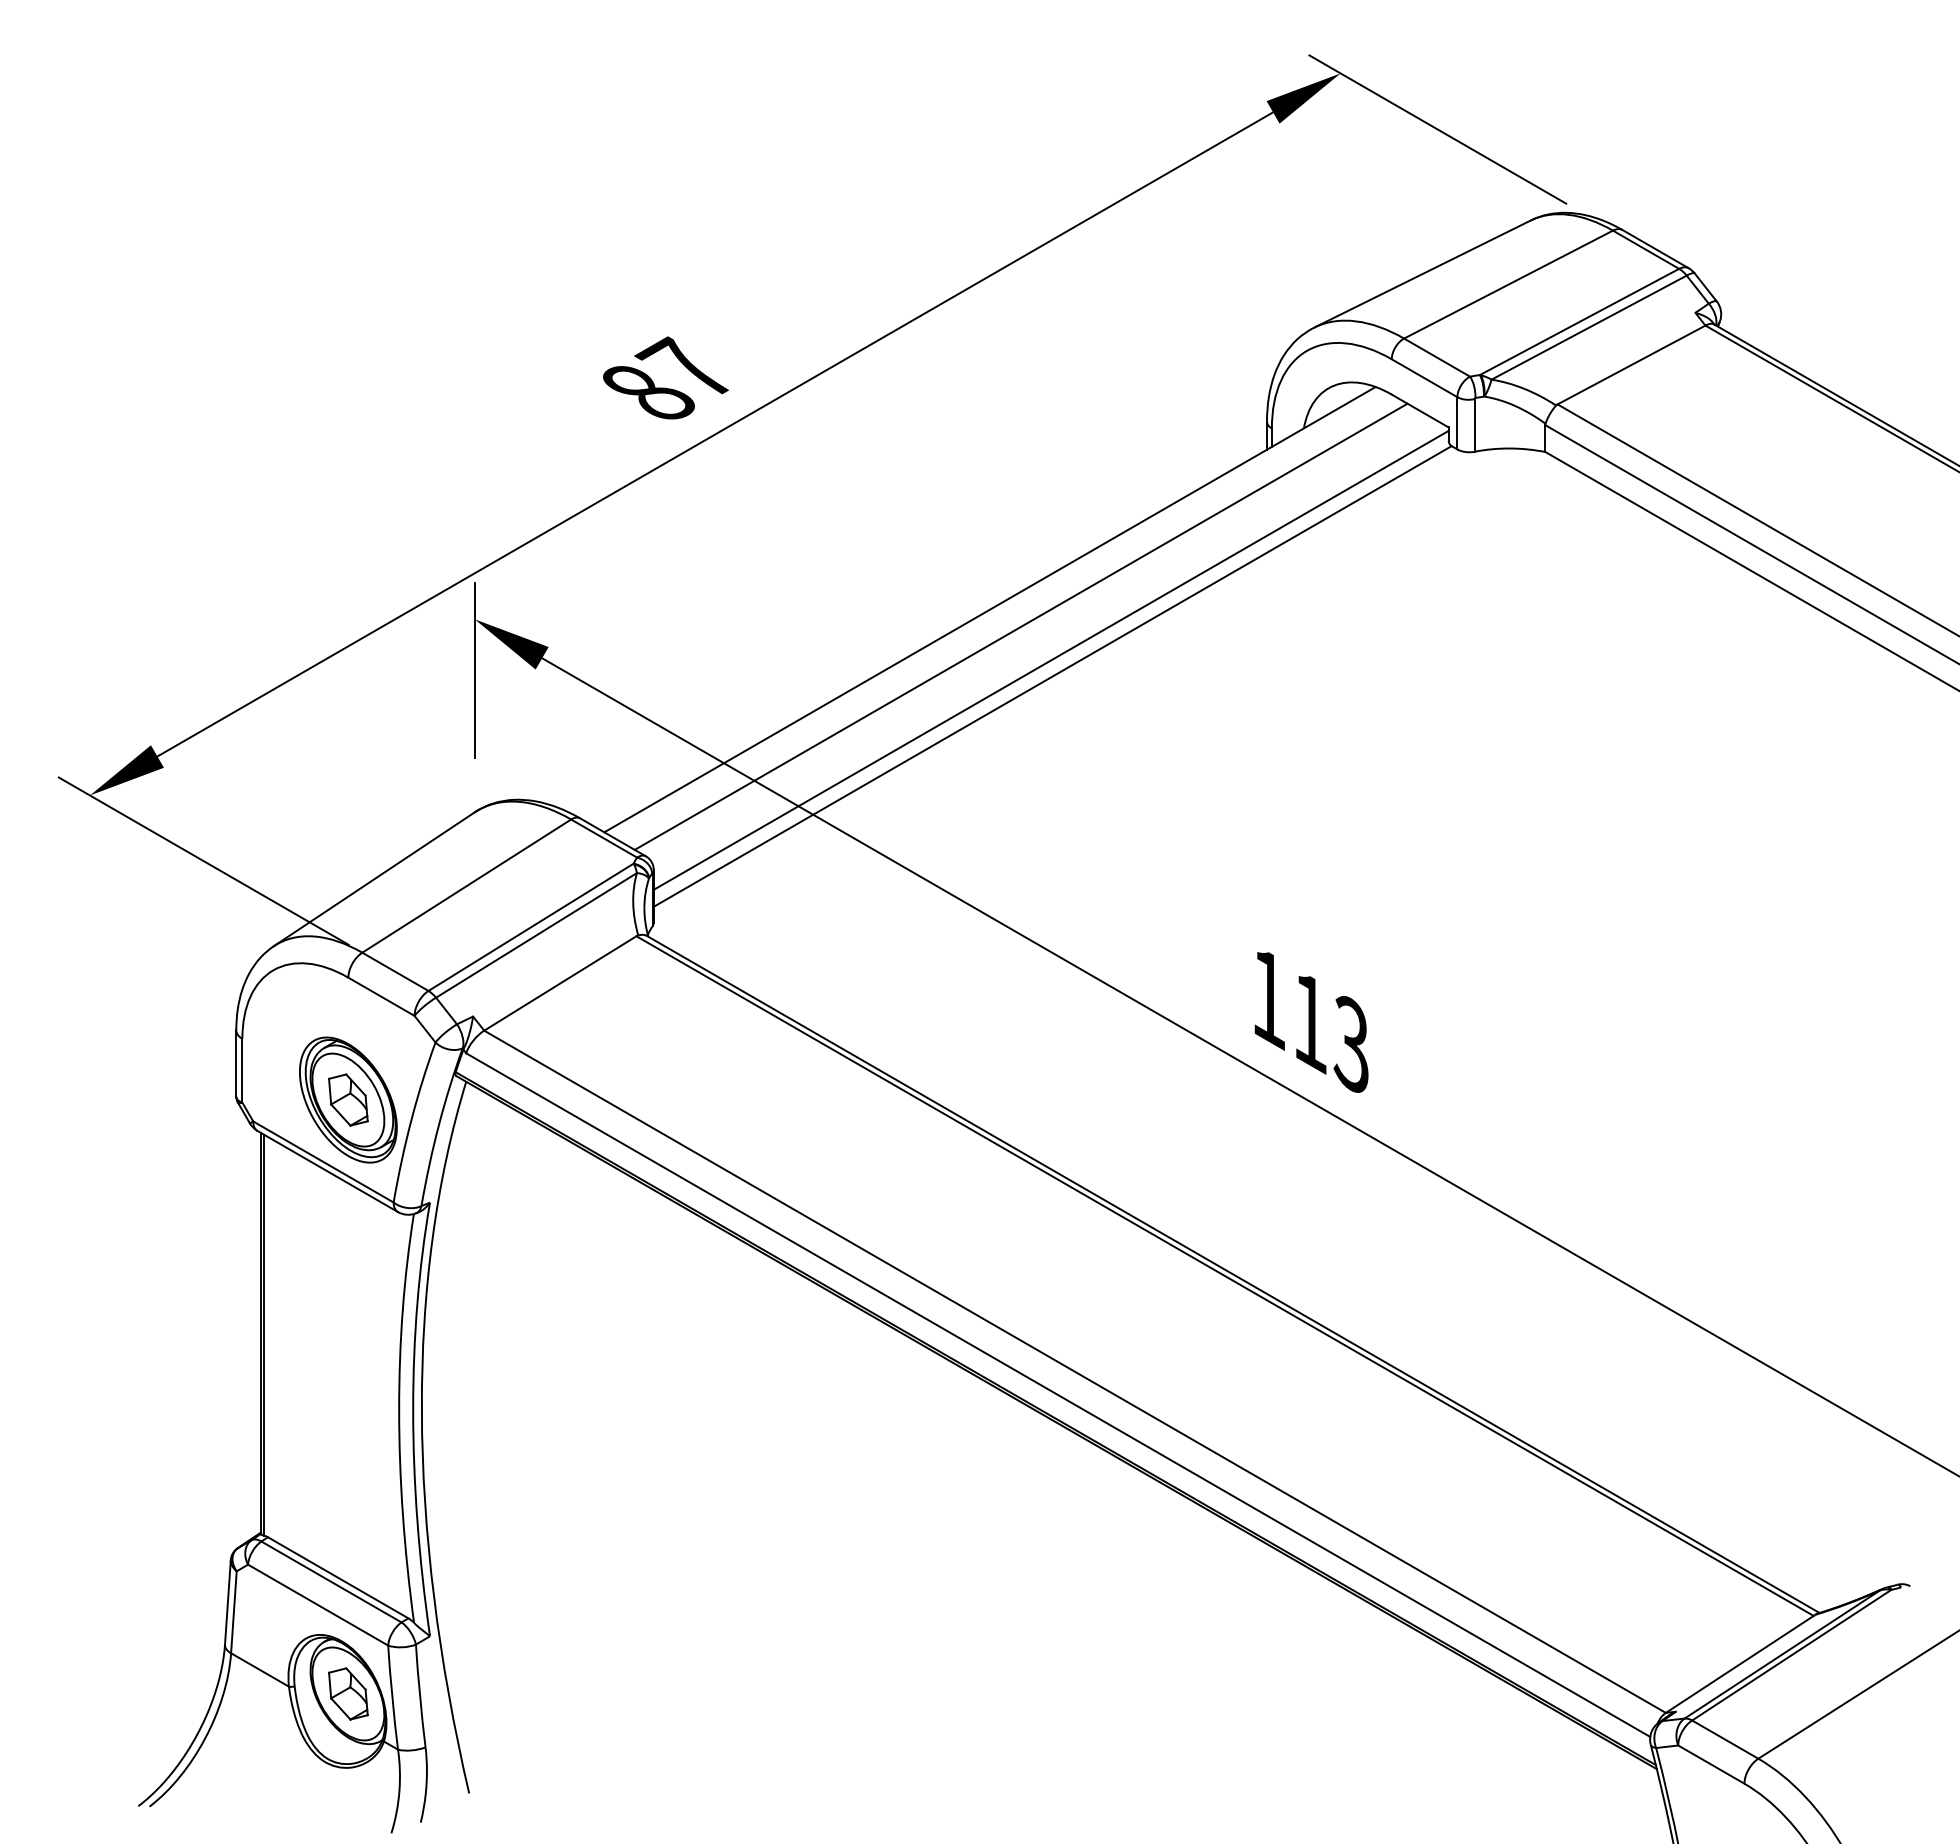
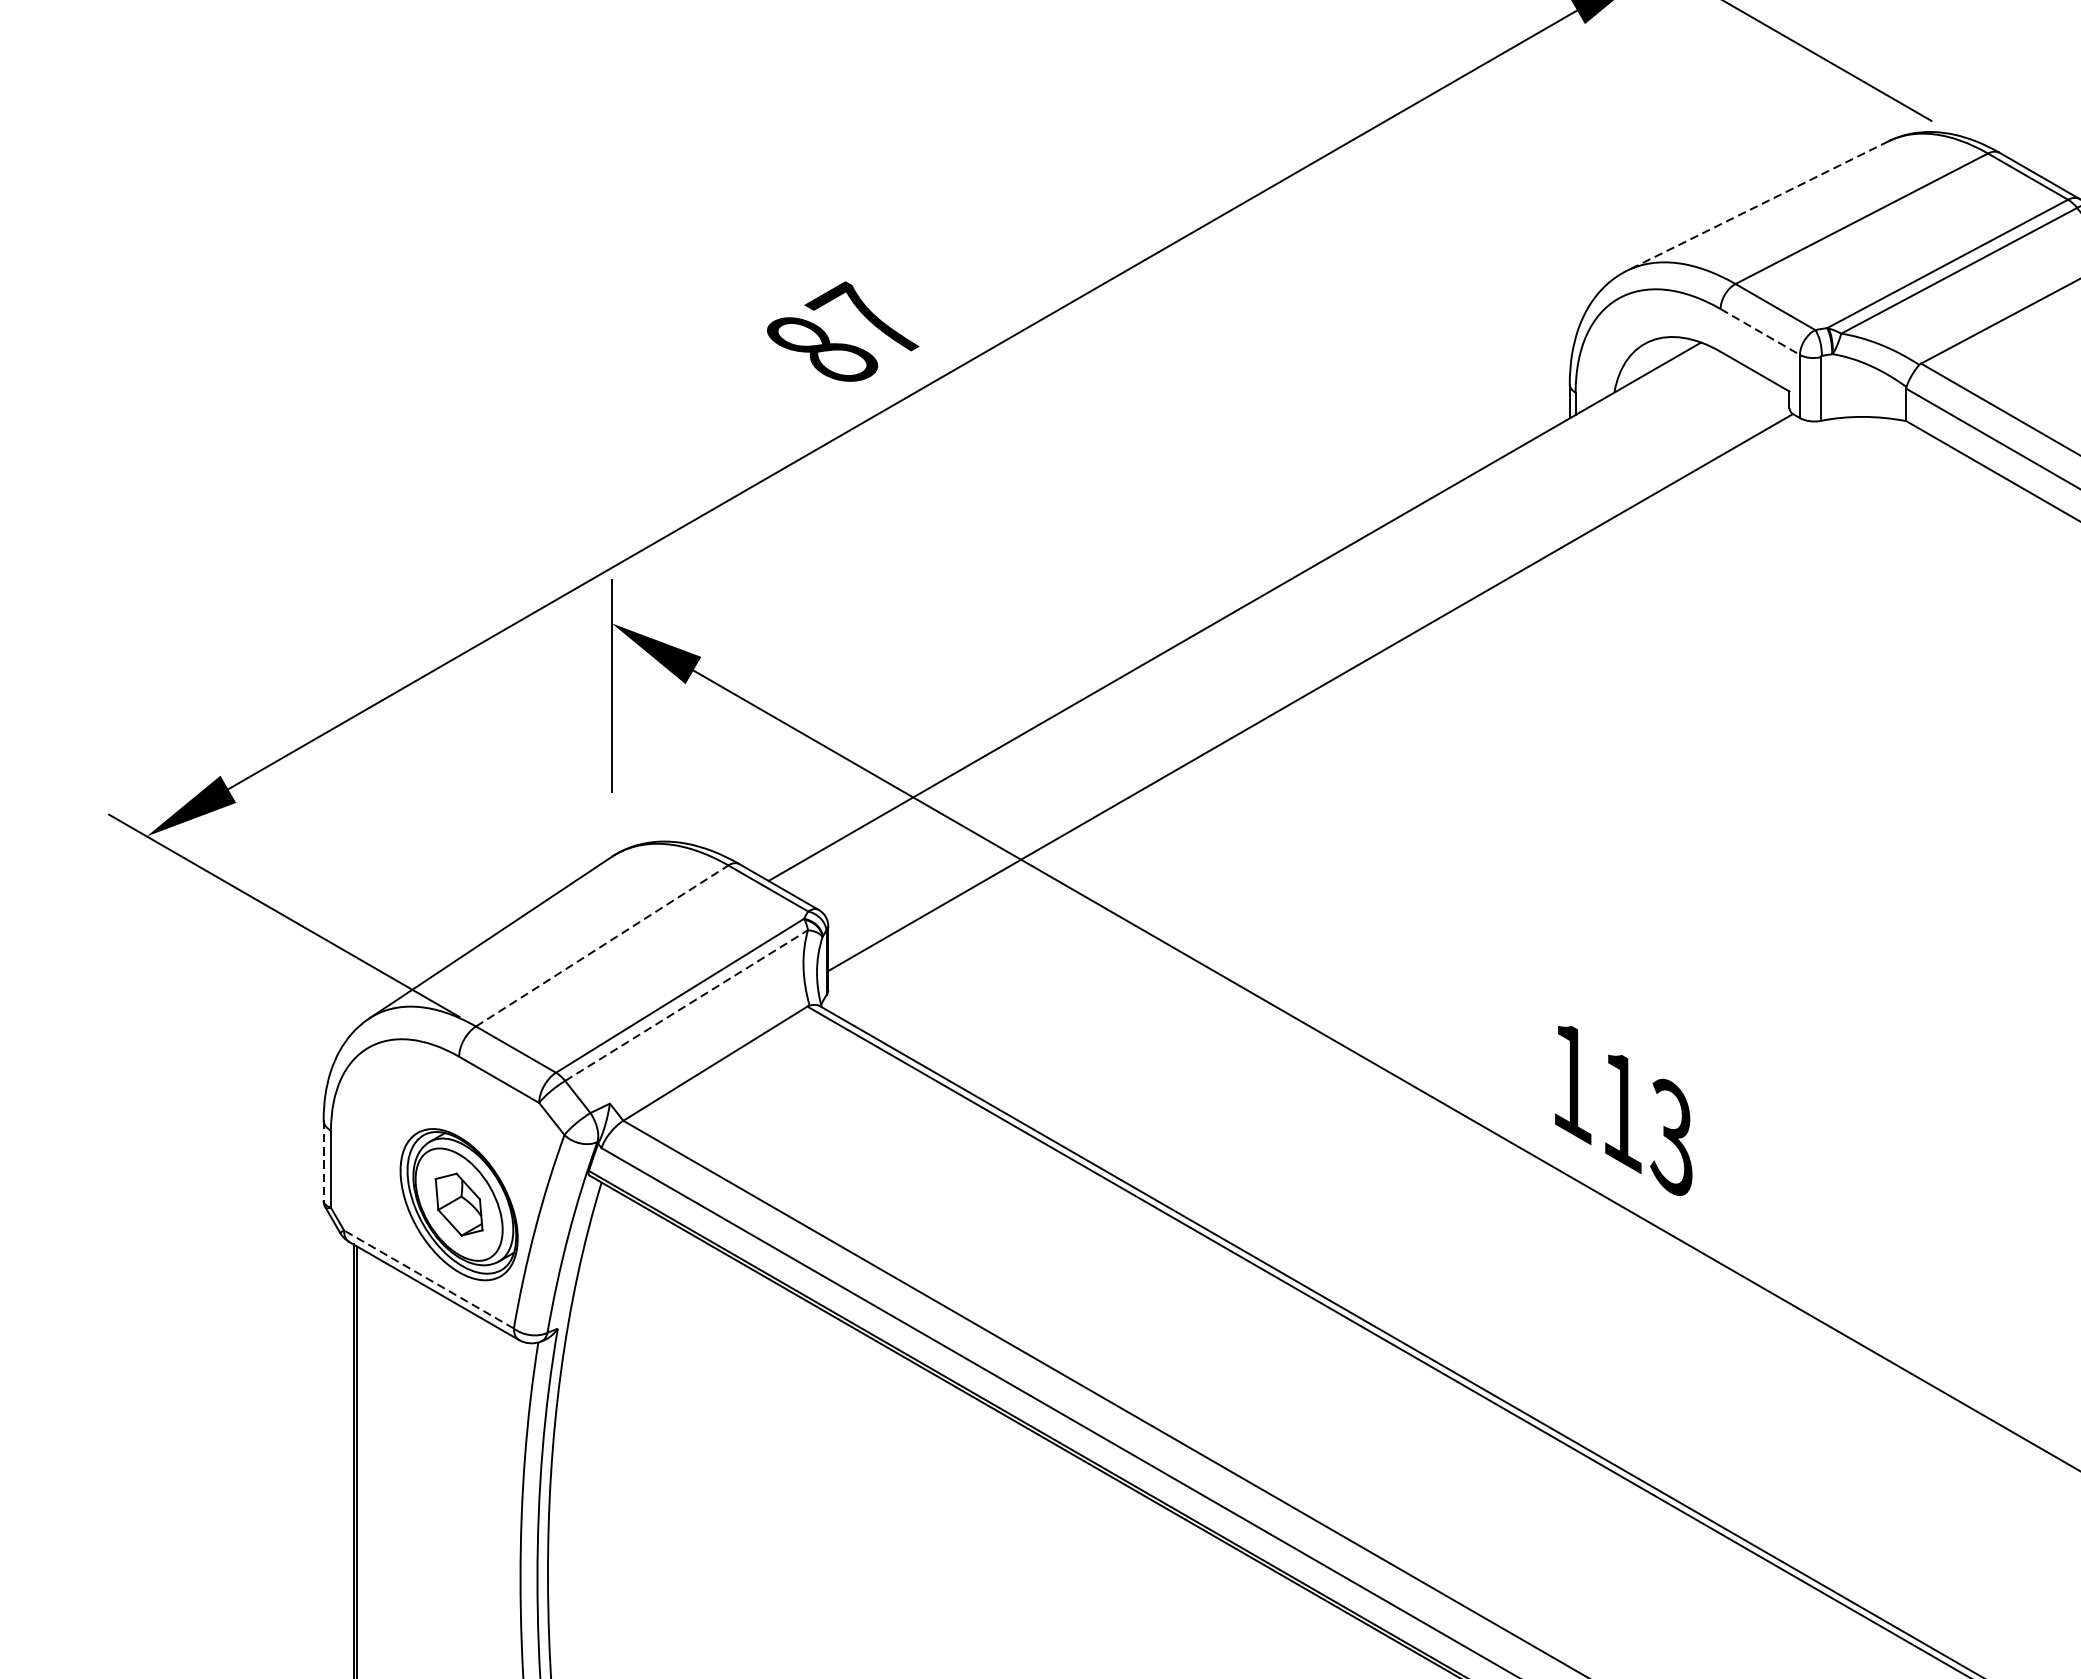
line: (1422, 273) -> (1757, 205), solid -> dashed
line: (1424, 378) -> (1760, 332), solid -> dashed
line: (1020, 626) -> (1271, 632), removed
line: (1050, 659) -> (1308, 672), removed
line: (466, 886) -> (601, 946), solid -> dashed
line: (536, 935) -> (686, 1005), solid -> dashed
line: (236, 1064) -> (323, 1161), solid -> dashed
line: (323, 1161) -> (429, 1278), solid -> dashed

